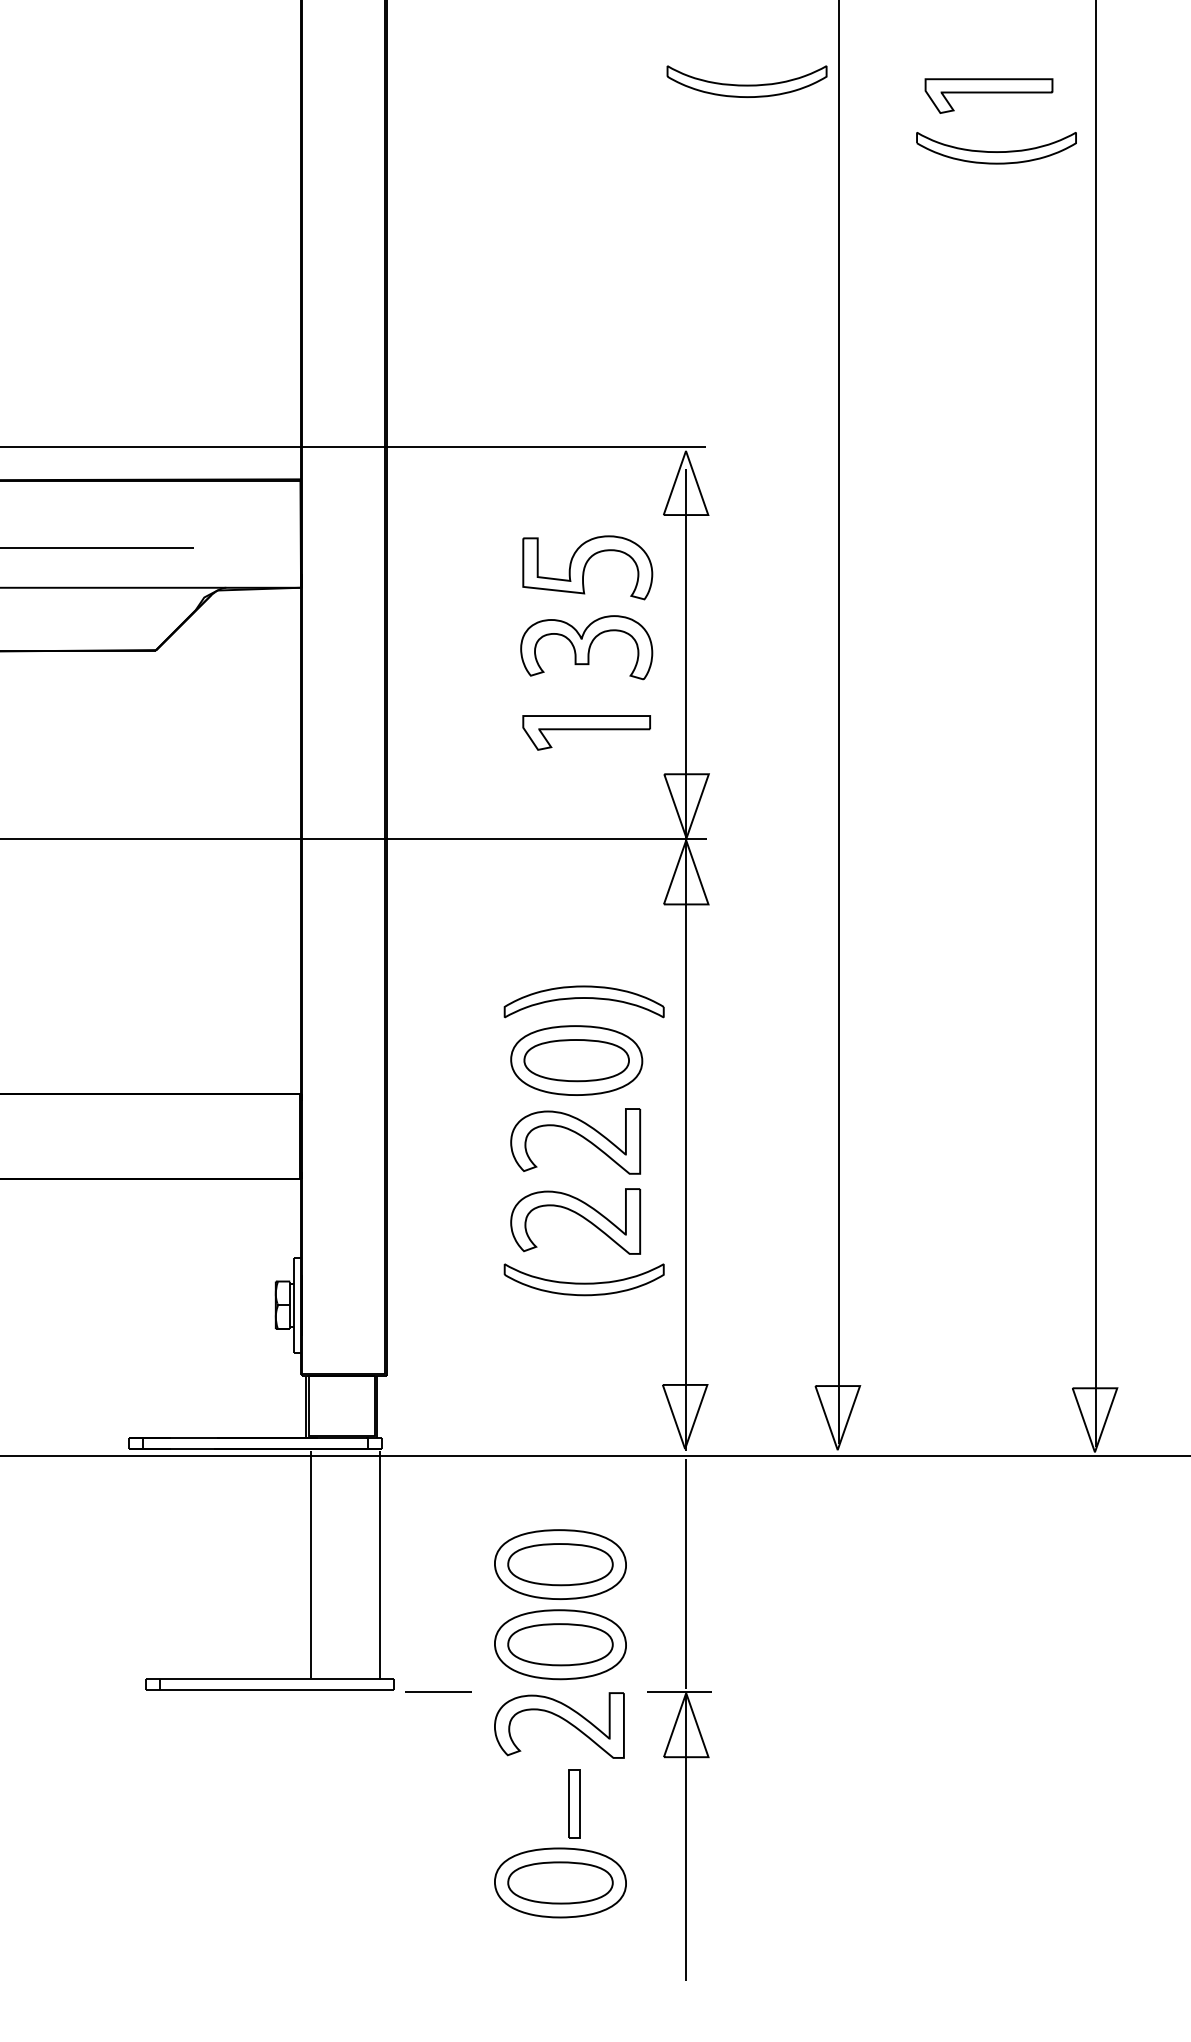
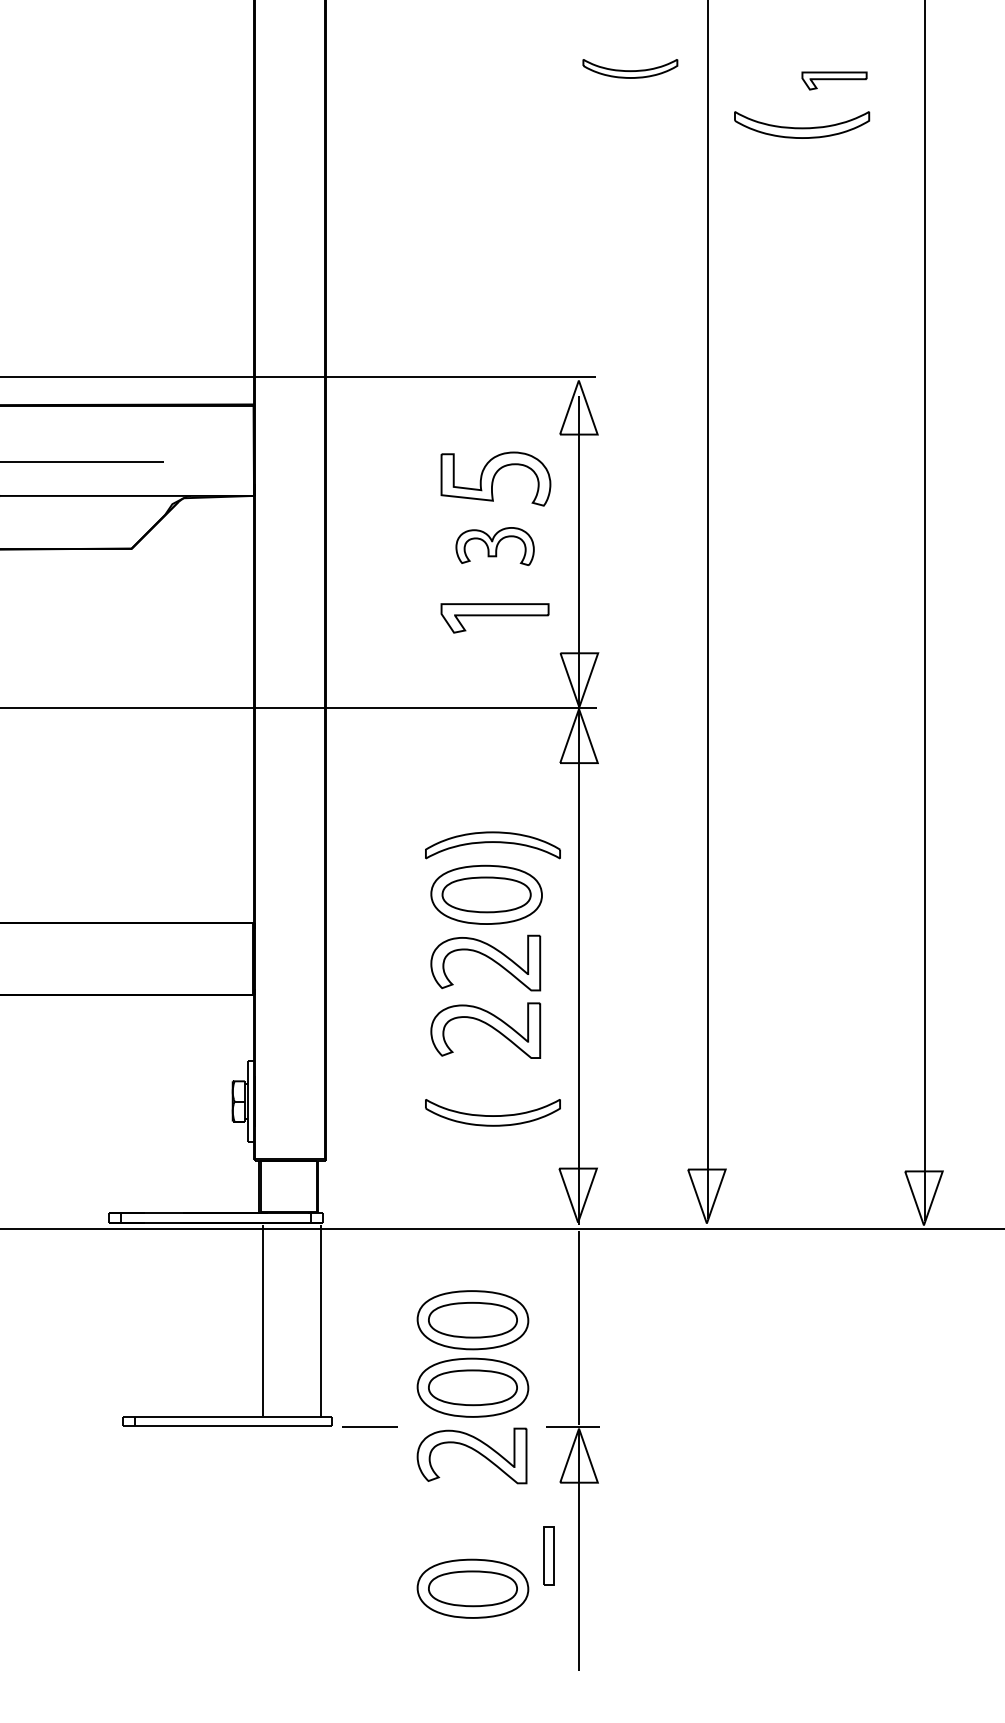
part: (746, 81) -> (629, 68), size x0.7
part: (988, 95) -> (834, 80), size x0.6
part: (996, 148) -> (802, 125), moved
part: (586, 647) -> (494, 546), size x0.7
part: (583, 1279) -> (492, 1112), moved
part: (574, 1803) -> (548, 1555), moved

